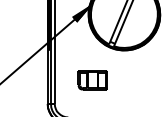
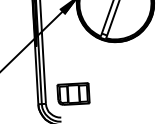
part: (92, 80) -> (73, 94), moved

